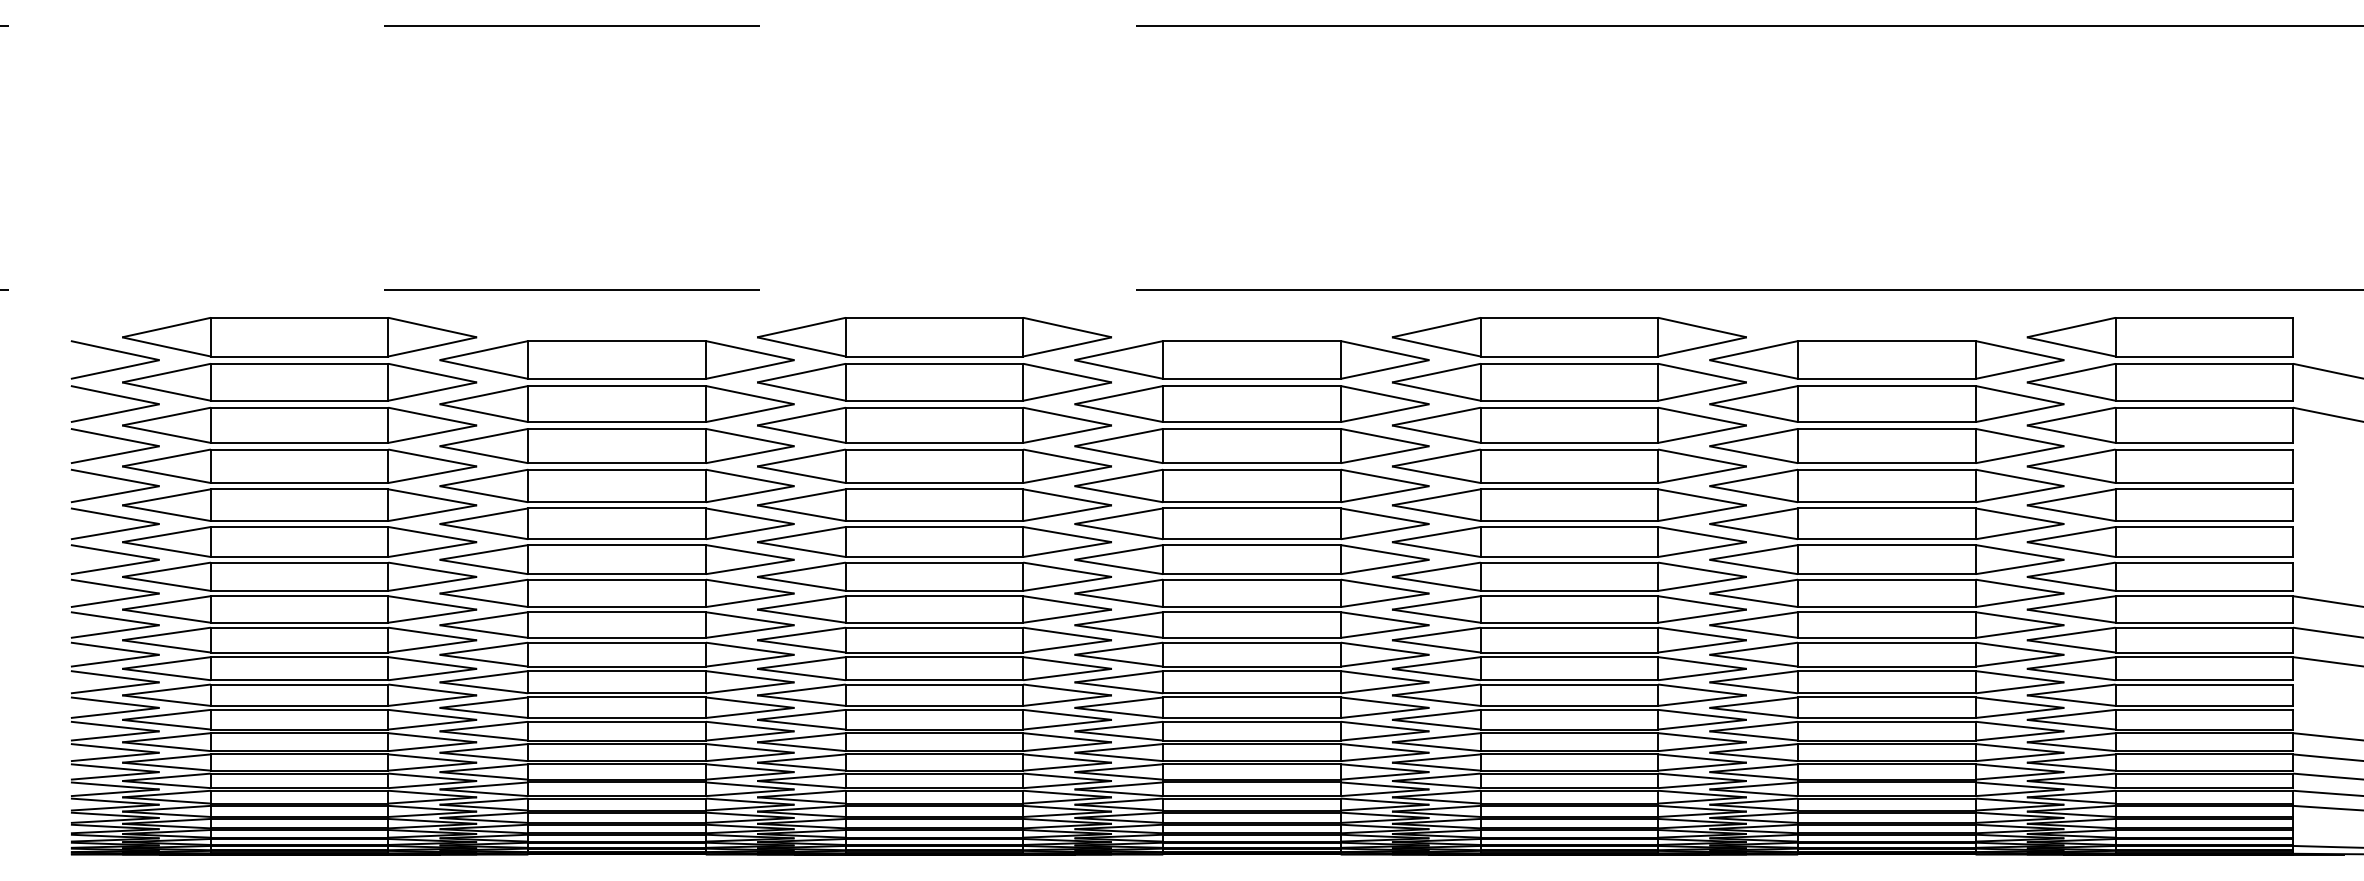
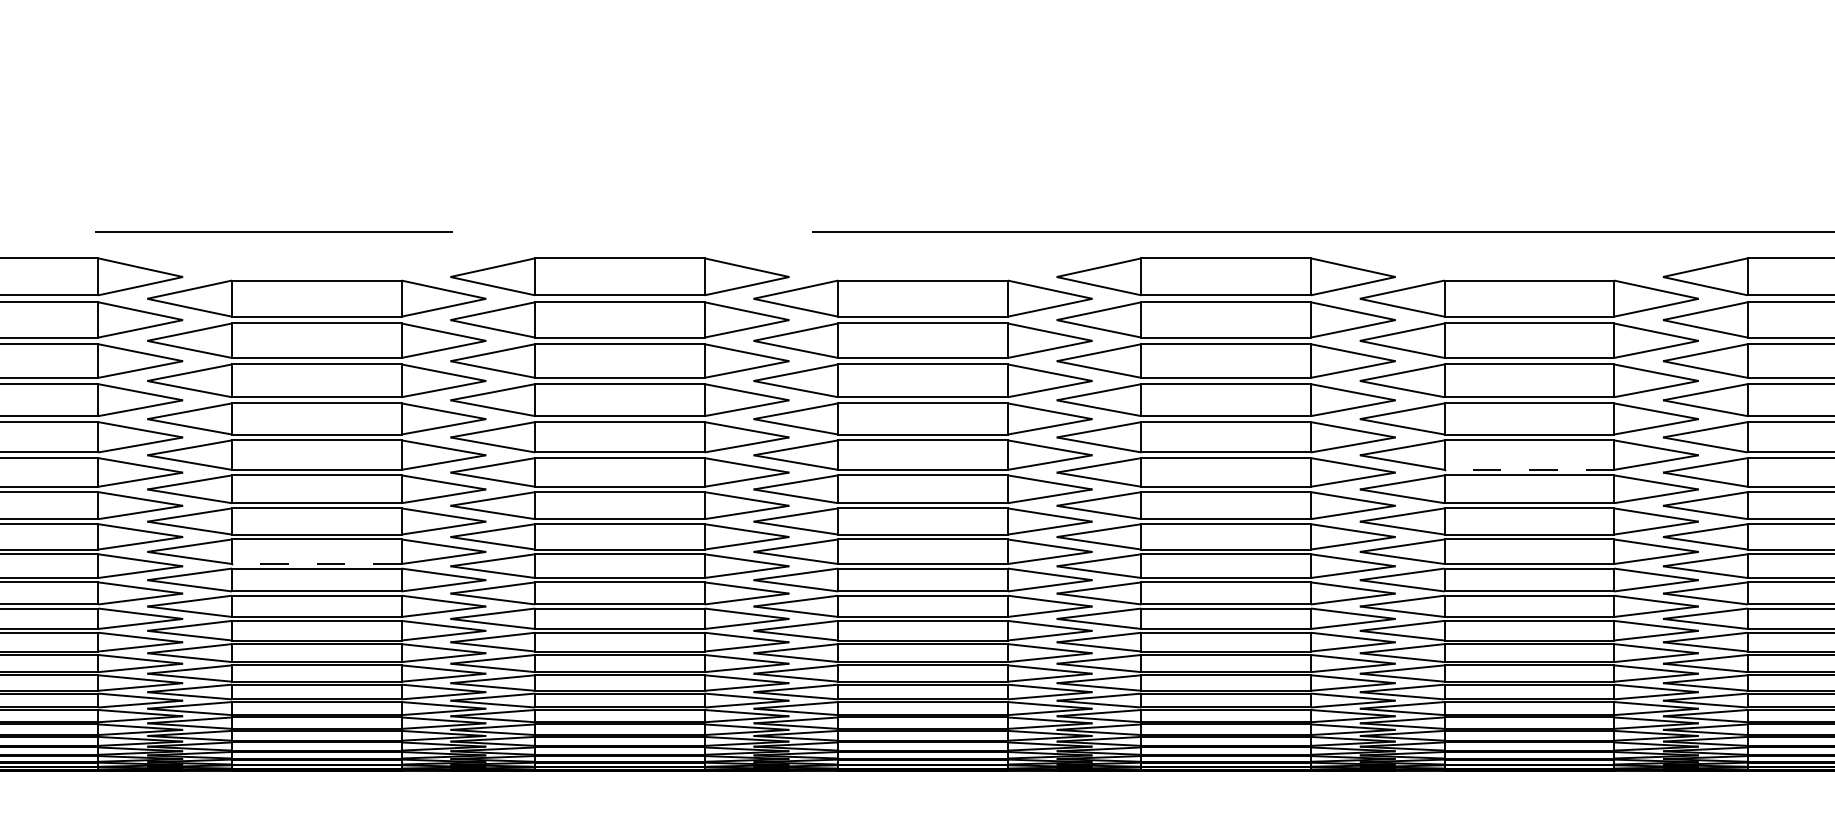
line: (1886, 539) -> (1528, 470), solid -> dashed
line: (617, 637) -> (317, 563), solid -> dashed

